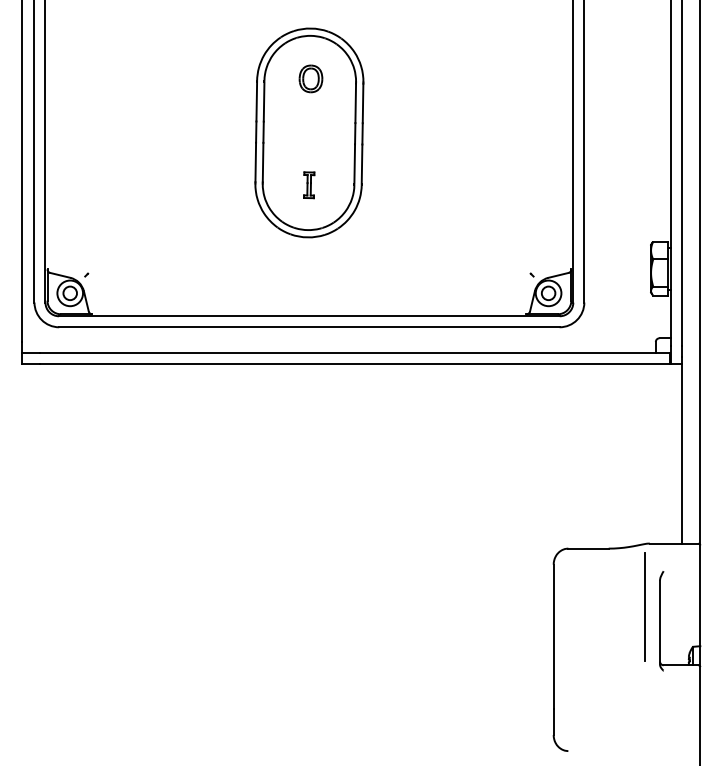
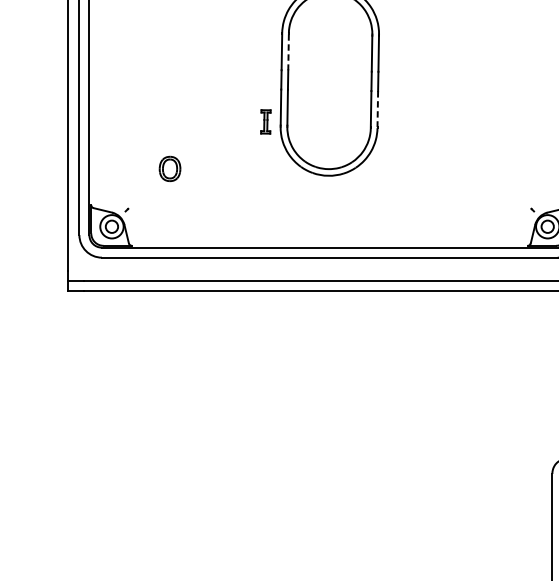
part: (310, 78) -> (169, 168), moved
line: (264, 101) -> (288, 51), solid -> dashed
line: (362, 164) -> (378, 109), solid -> dashed
part: (309, 185) -> (266, 122), moved

